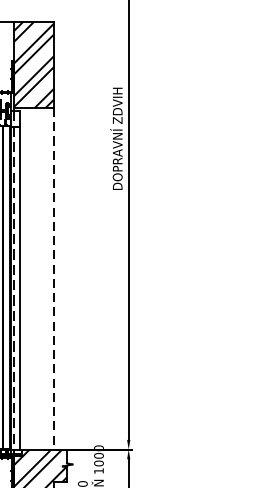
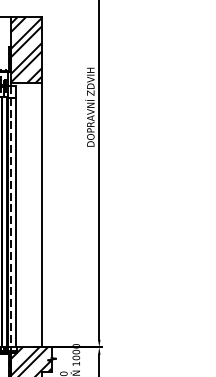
line: (53, 278) -> (41, 215), dashed -> solid

